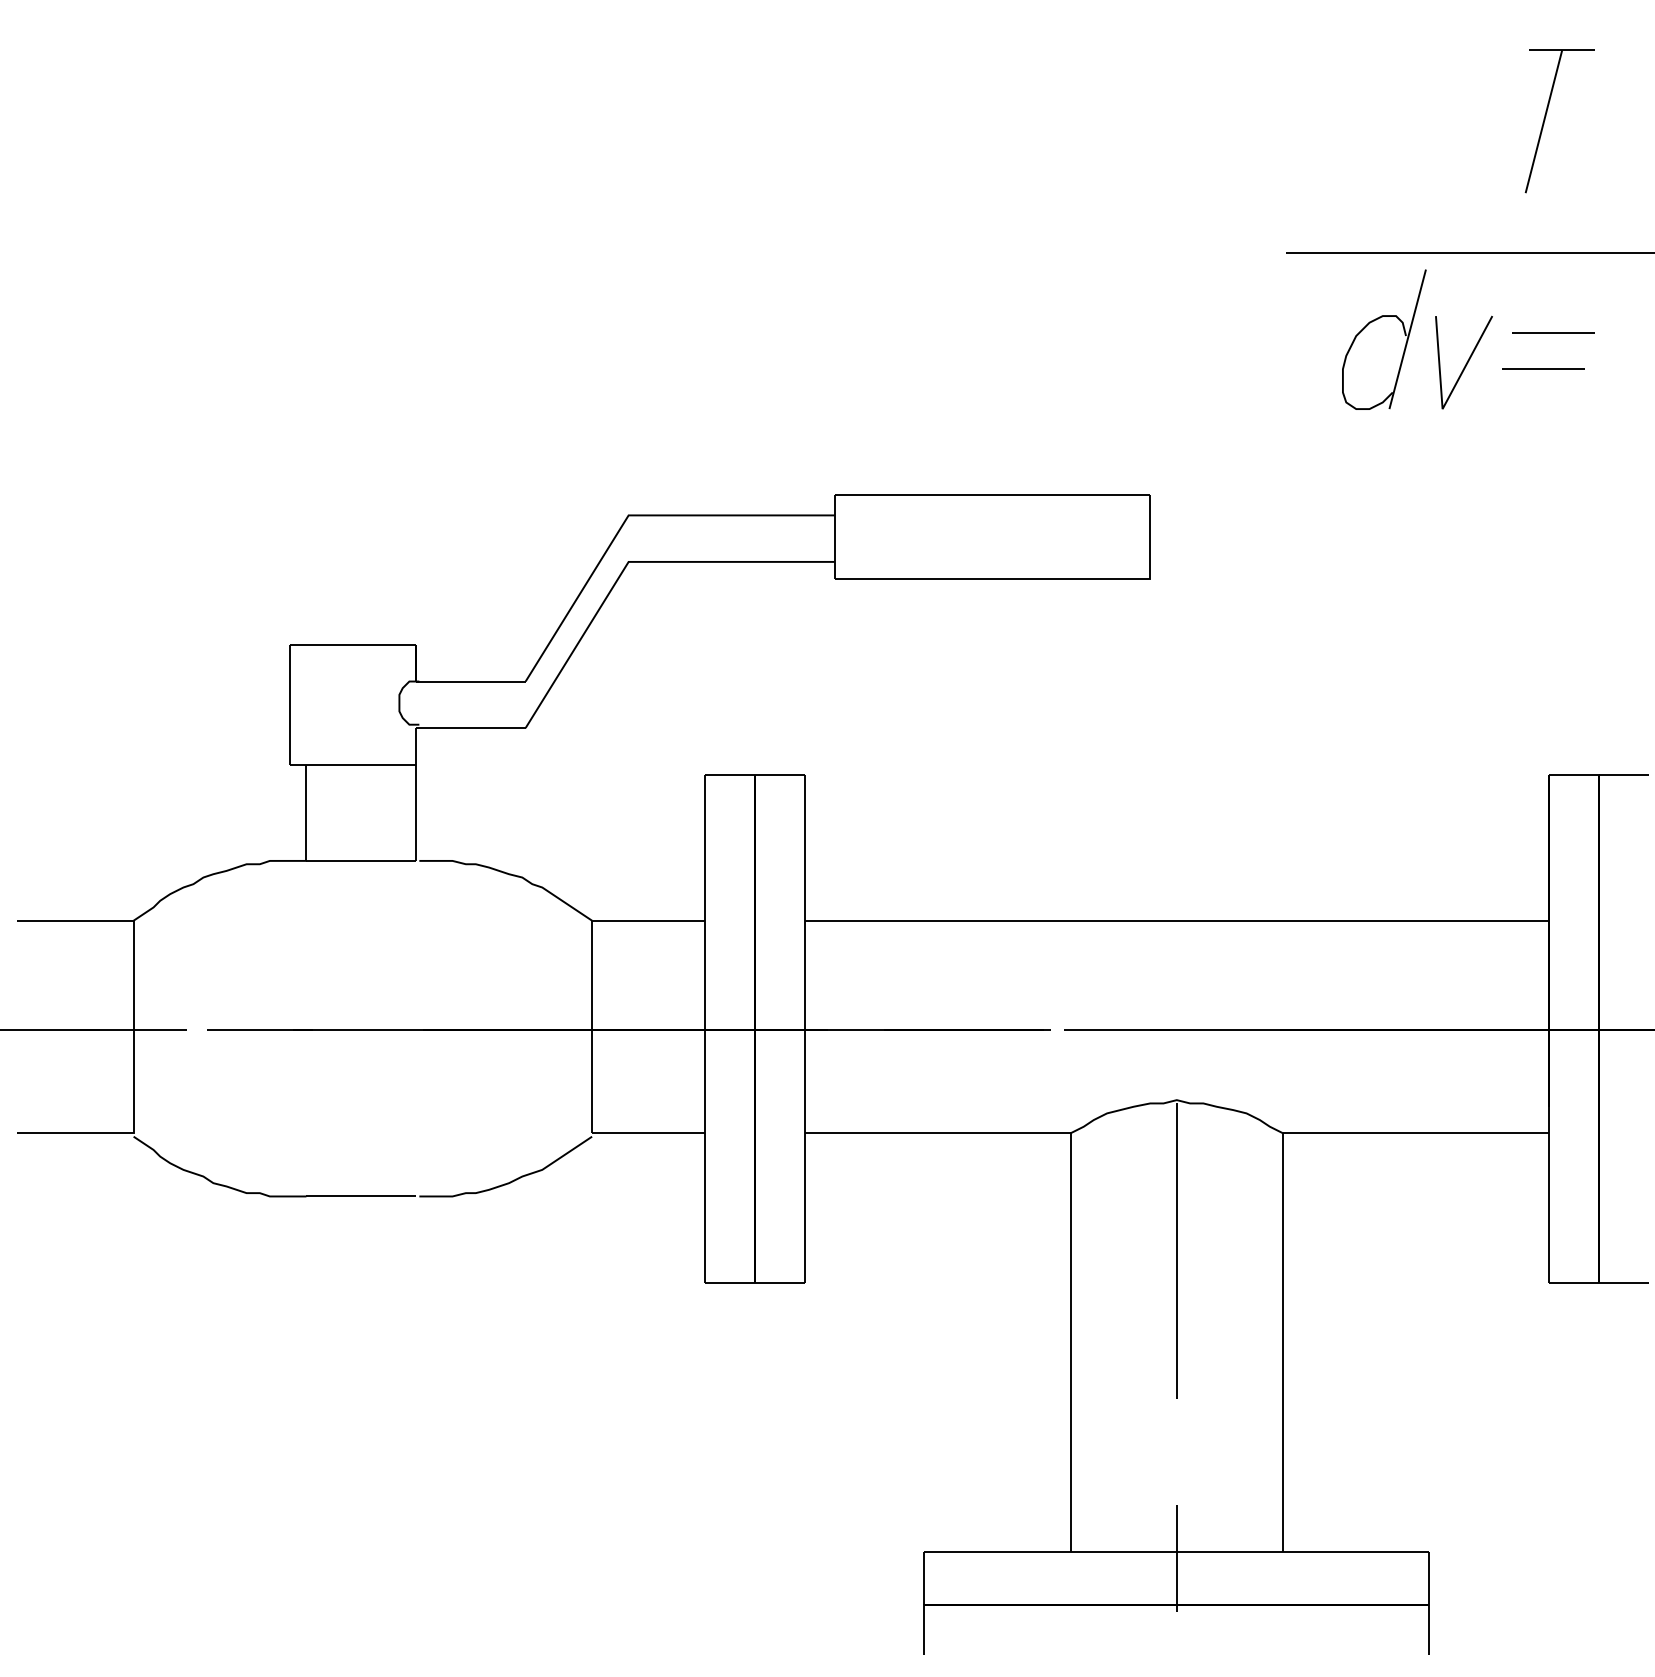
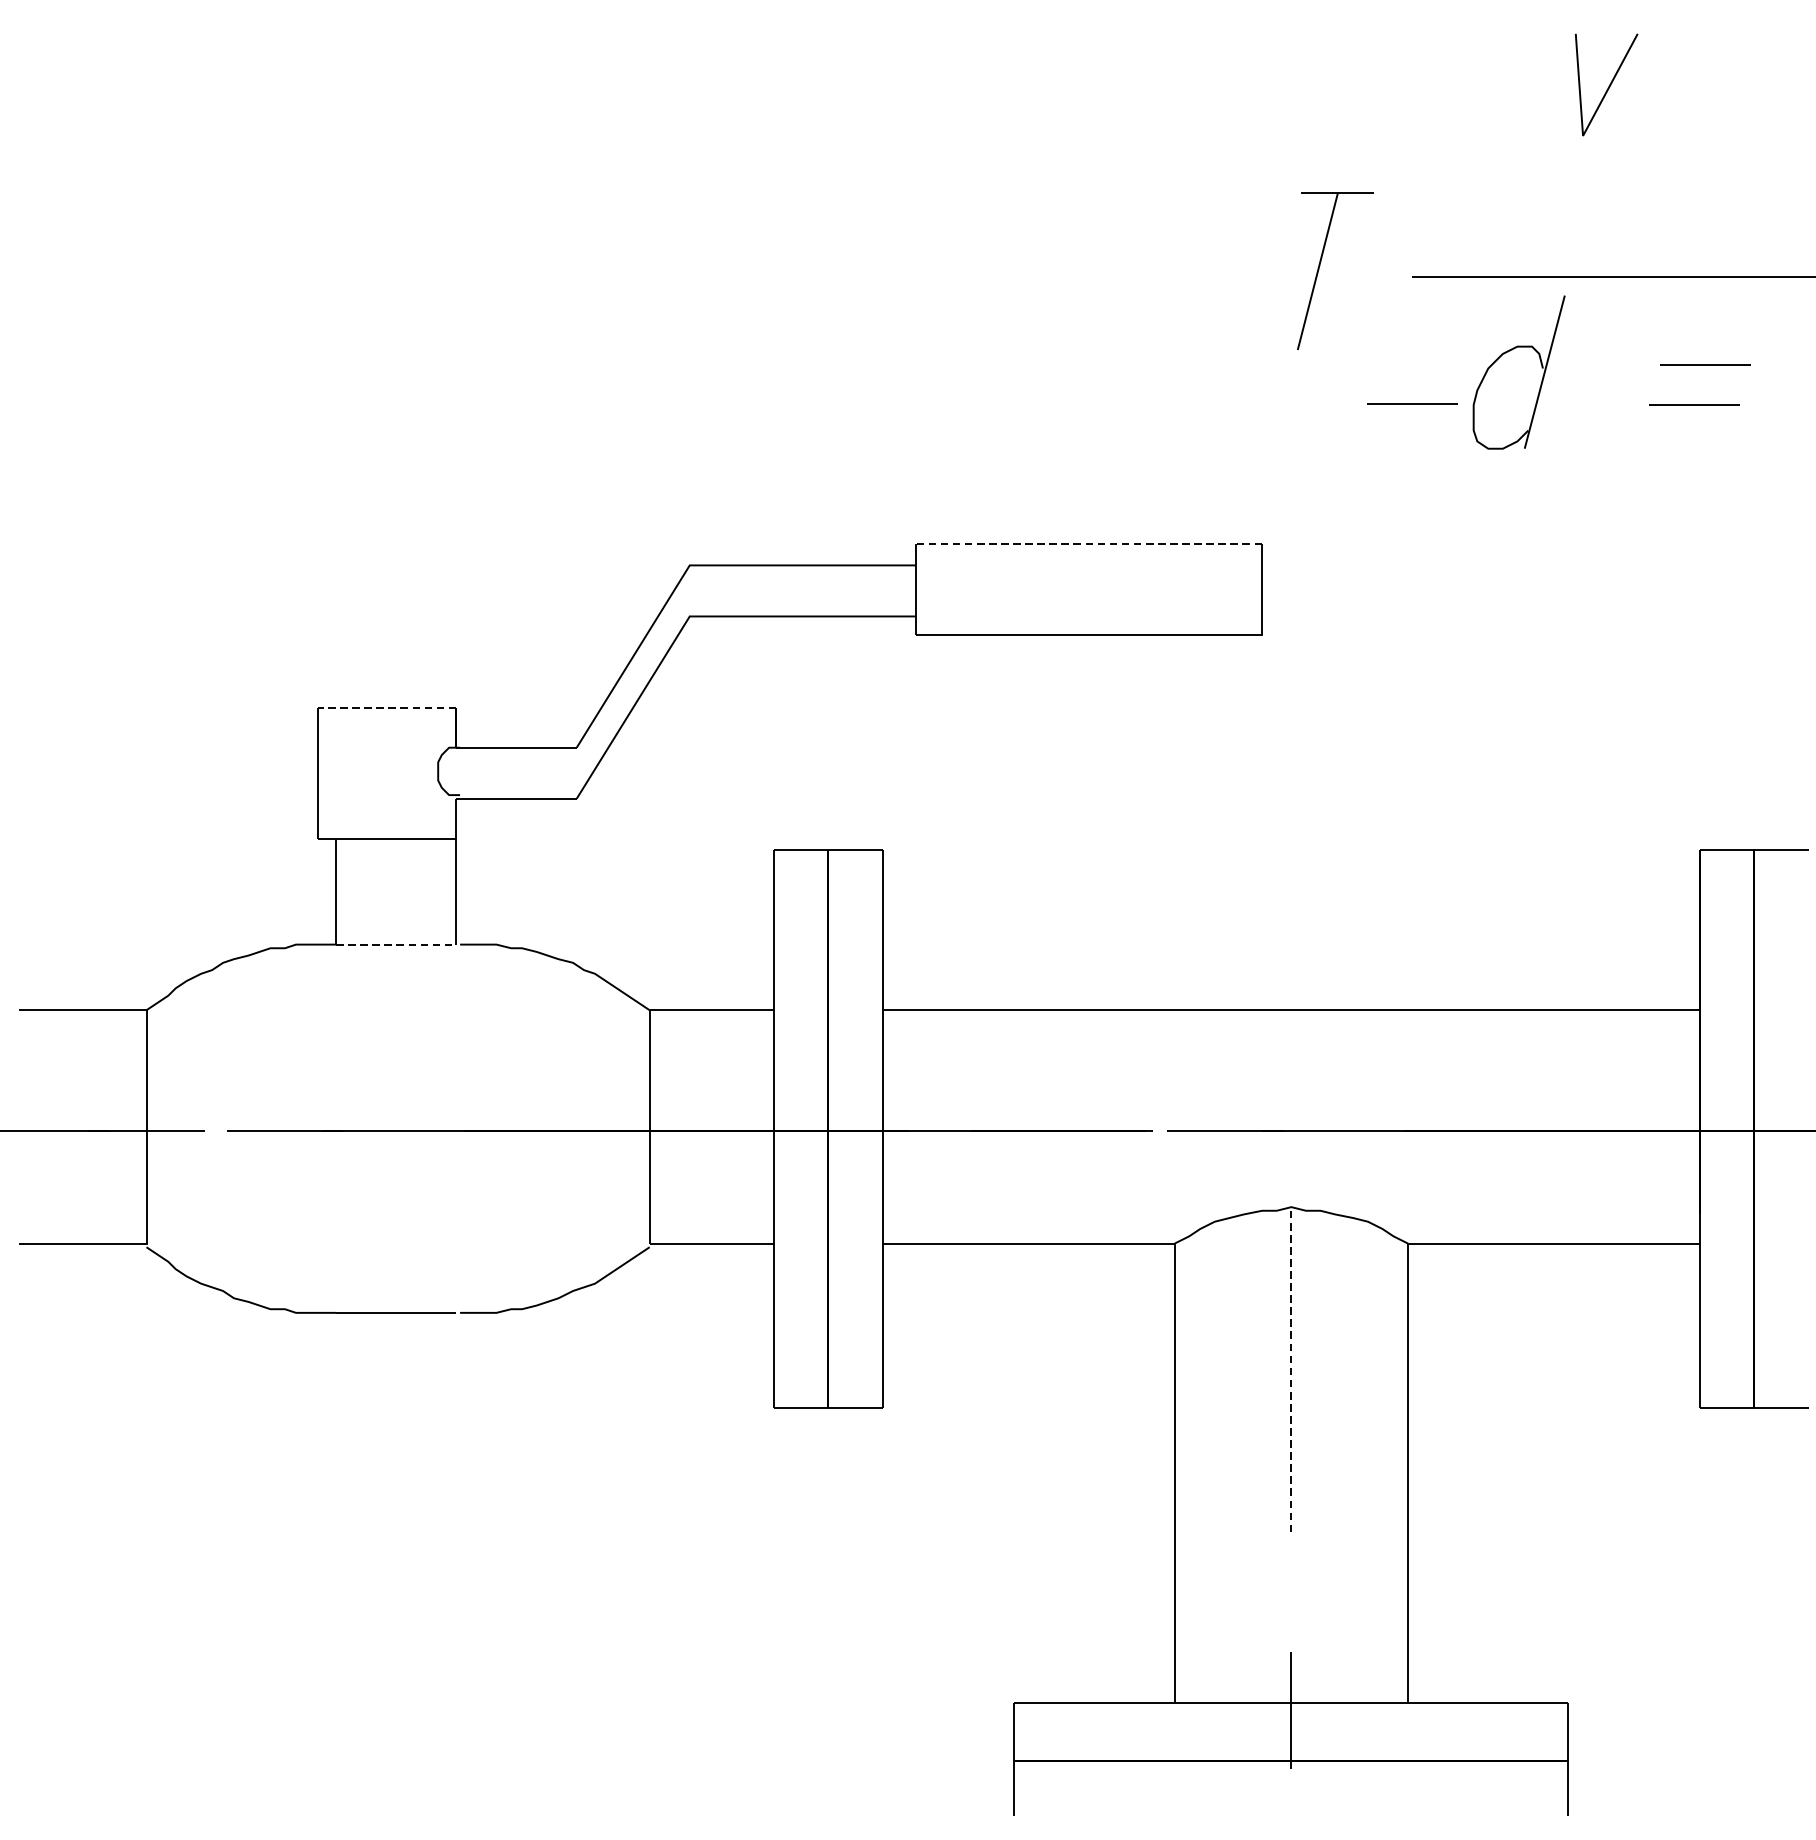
part: (1546, 116) -> (1320, 265), moved
line: (1465, 364) -> (1608, 86), moved
line: (1286, 368) -> (1411, 404), added
line: (992, 495) -> (1089, 543), solid -> dashed
line: (352, 644) -> (386, 707), solid -> dashed
line: (361, 860) -> (396, 944), solid -> dashed
line: (1176, 1251) -> (1291, 1373), solid -> dashed

